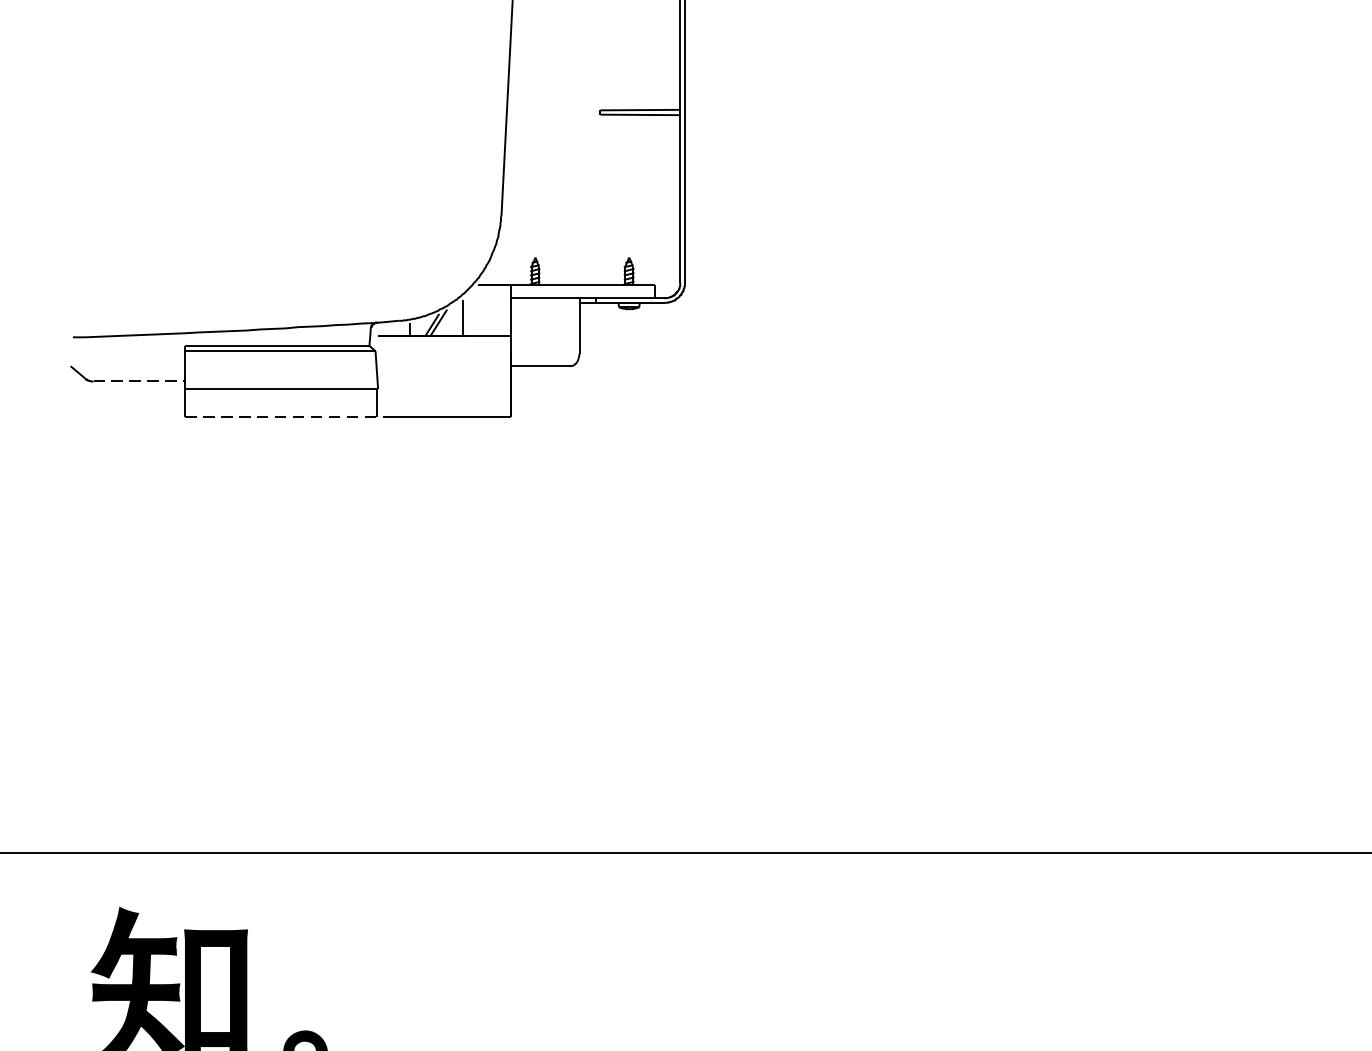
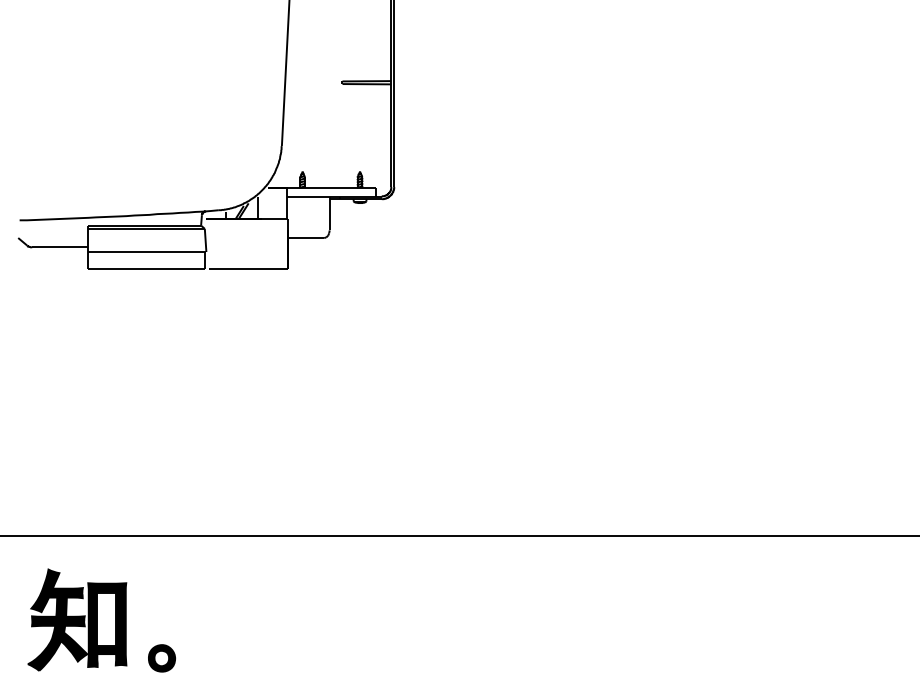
line: (139, 381) -> (60, 247), dashed -> solid
line: (280, 417) -> (146, 269), dashed -> solid

